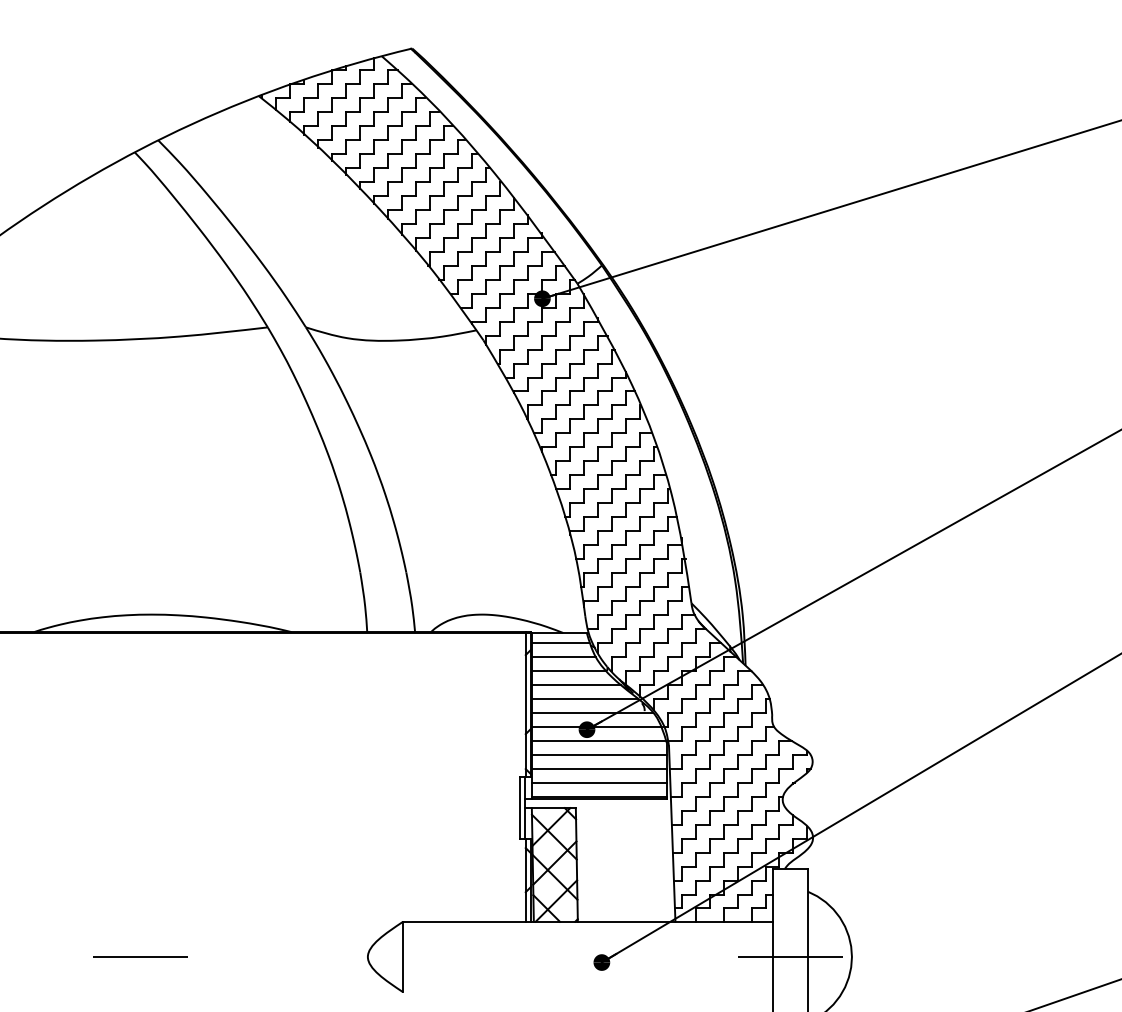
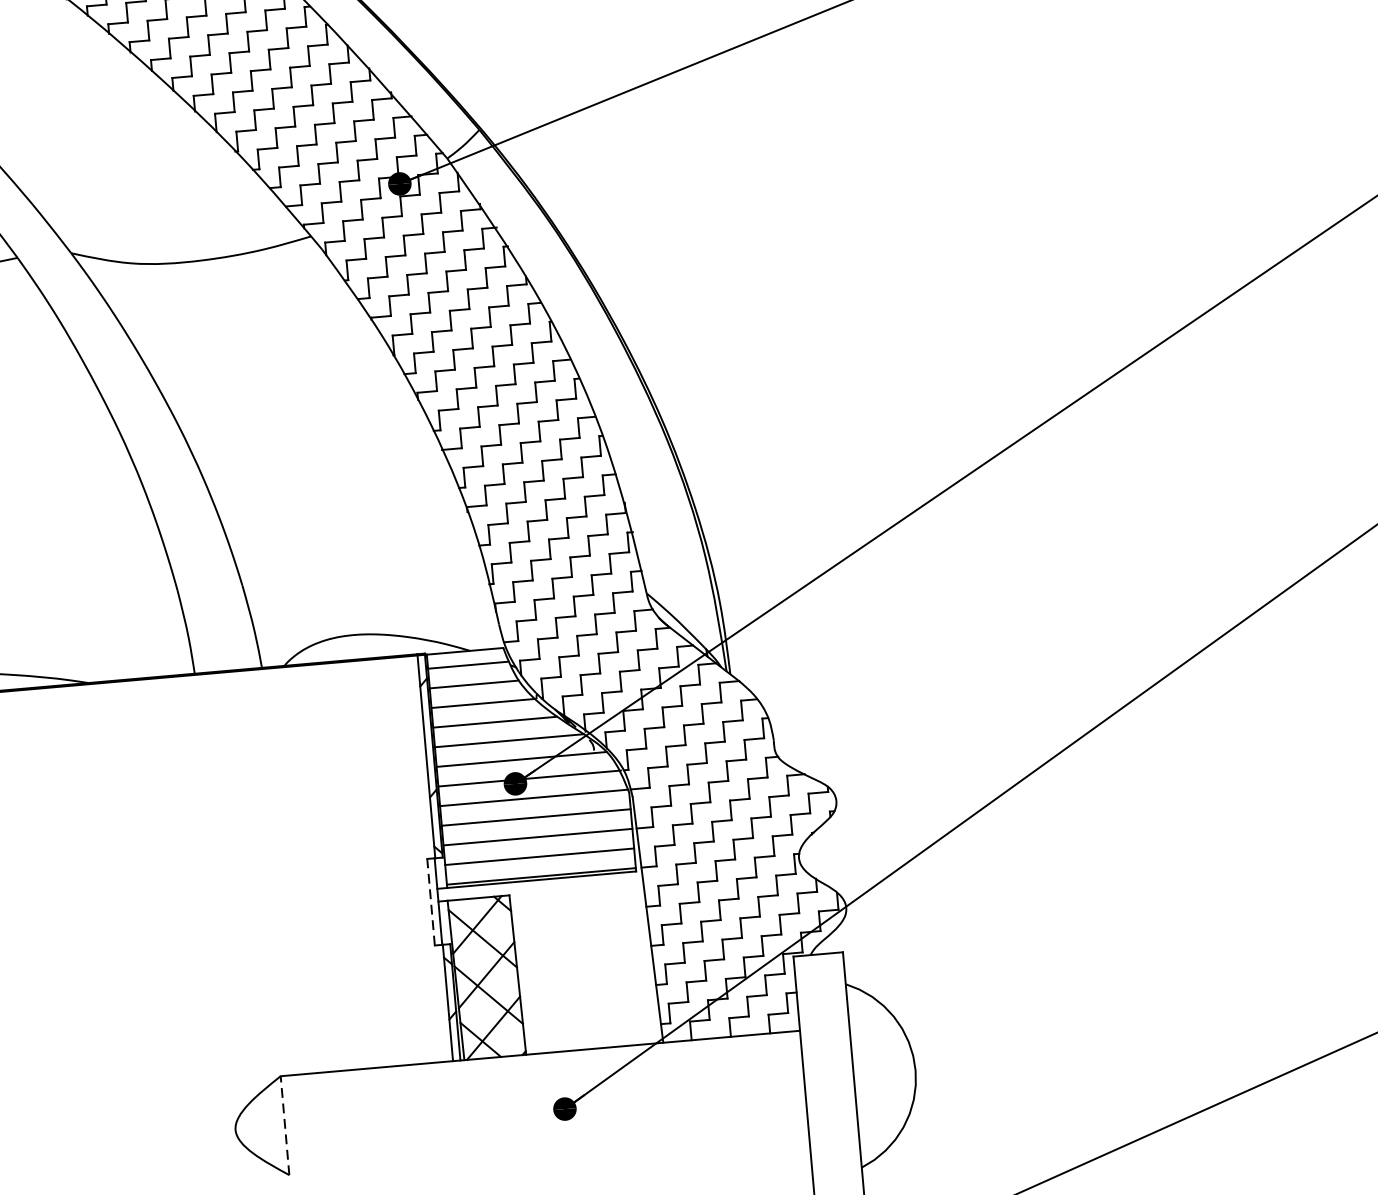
line: (520, 808) -> (431, 902), solid -> dashed
line: (403, 956) -> (285, 1124), solid -> dashed
line: (790, 956) -> (829, 1077), removed

